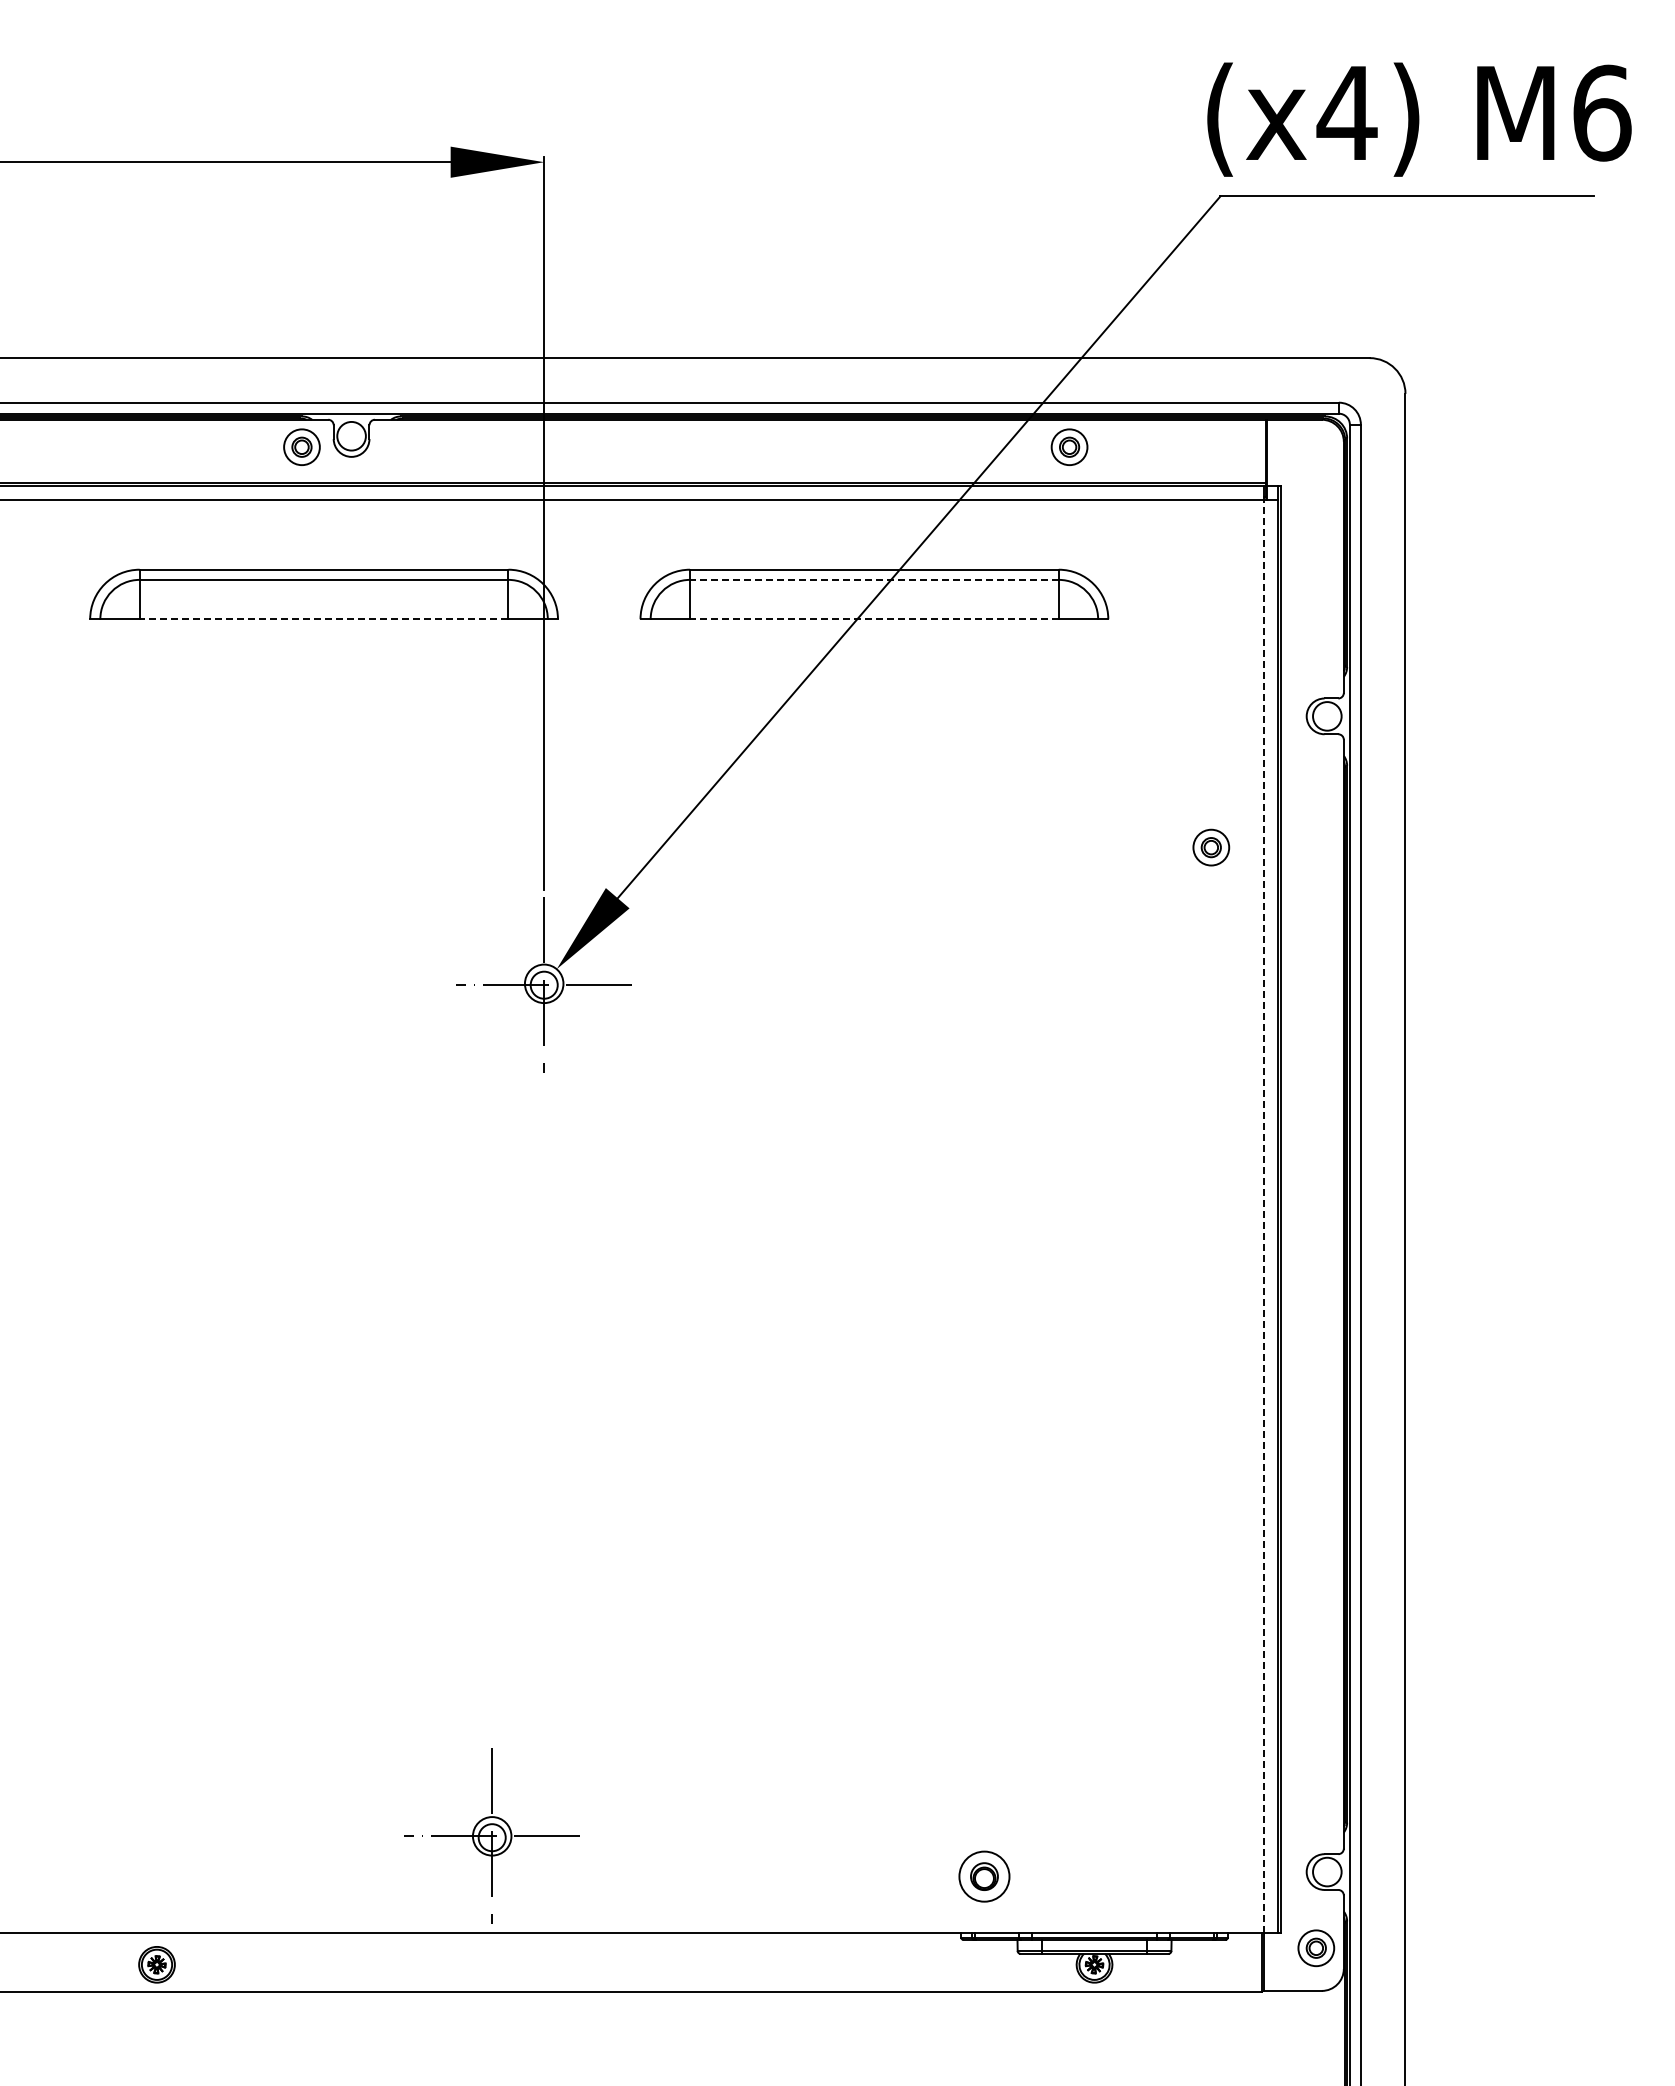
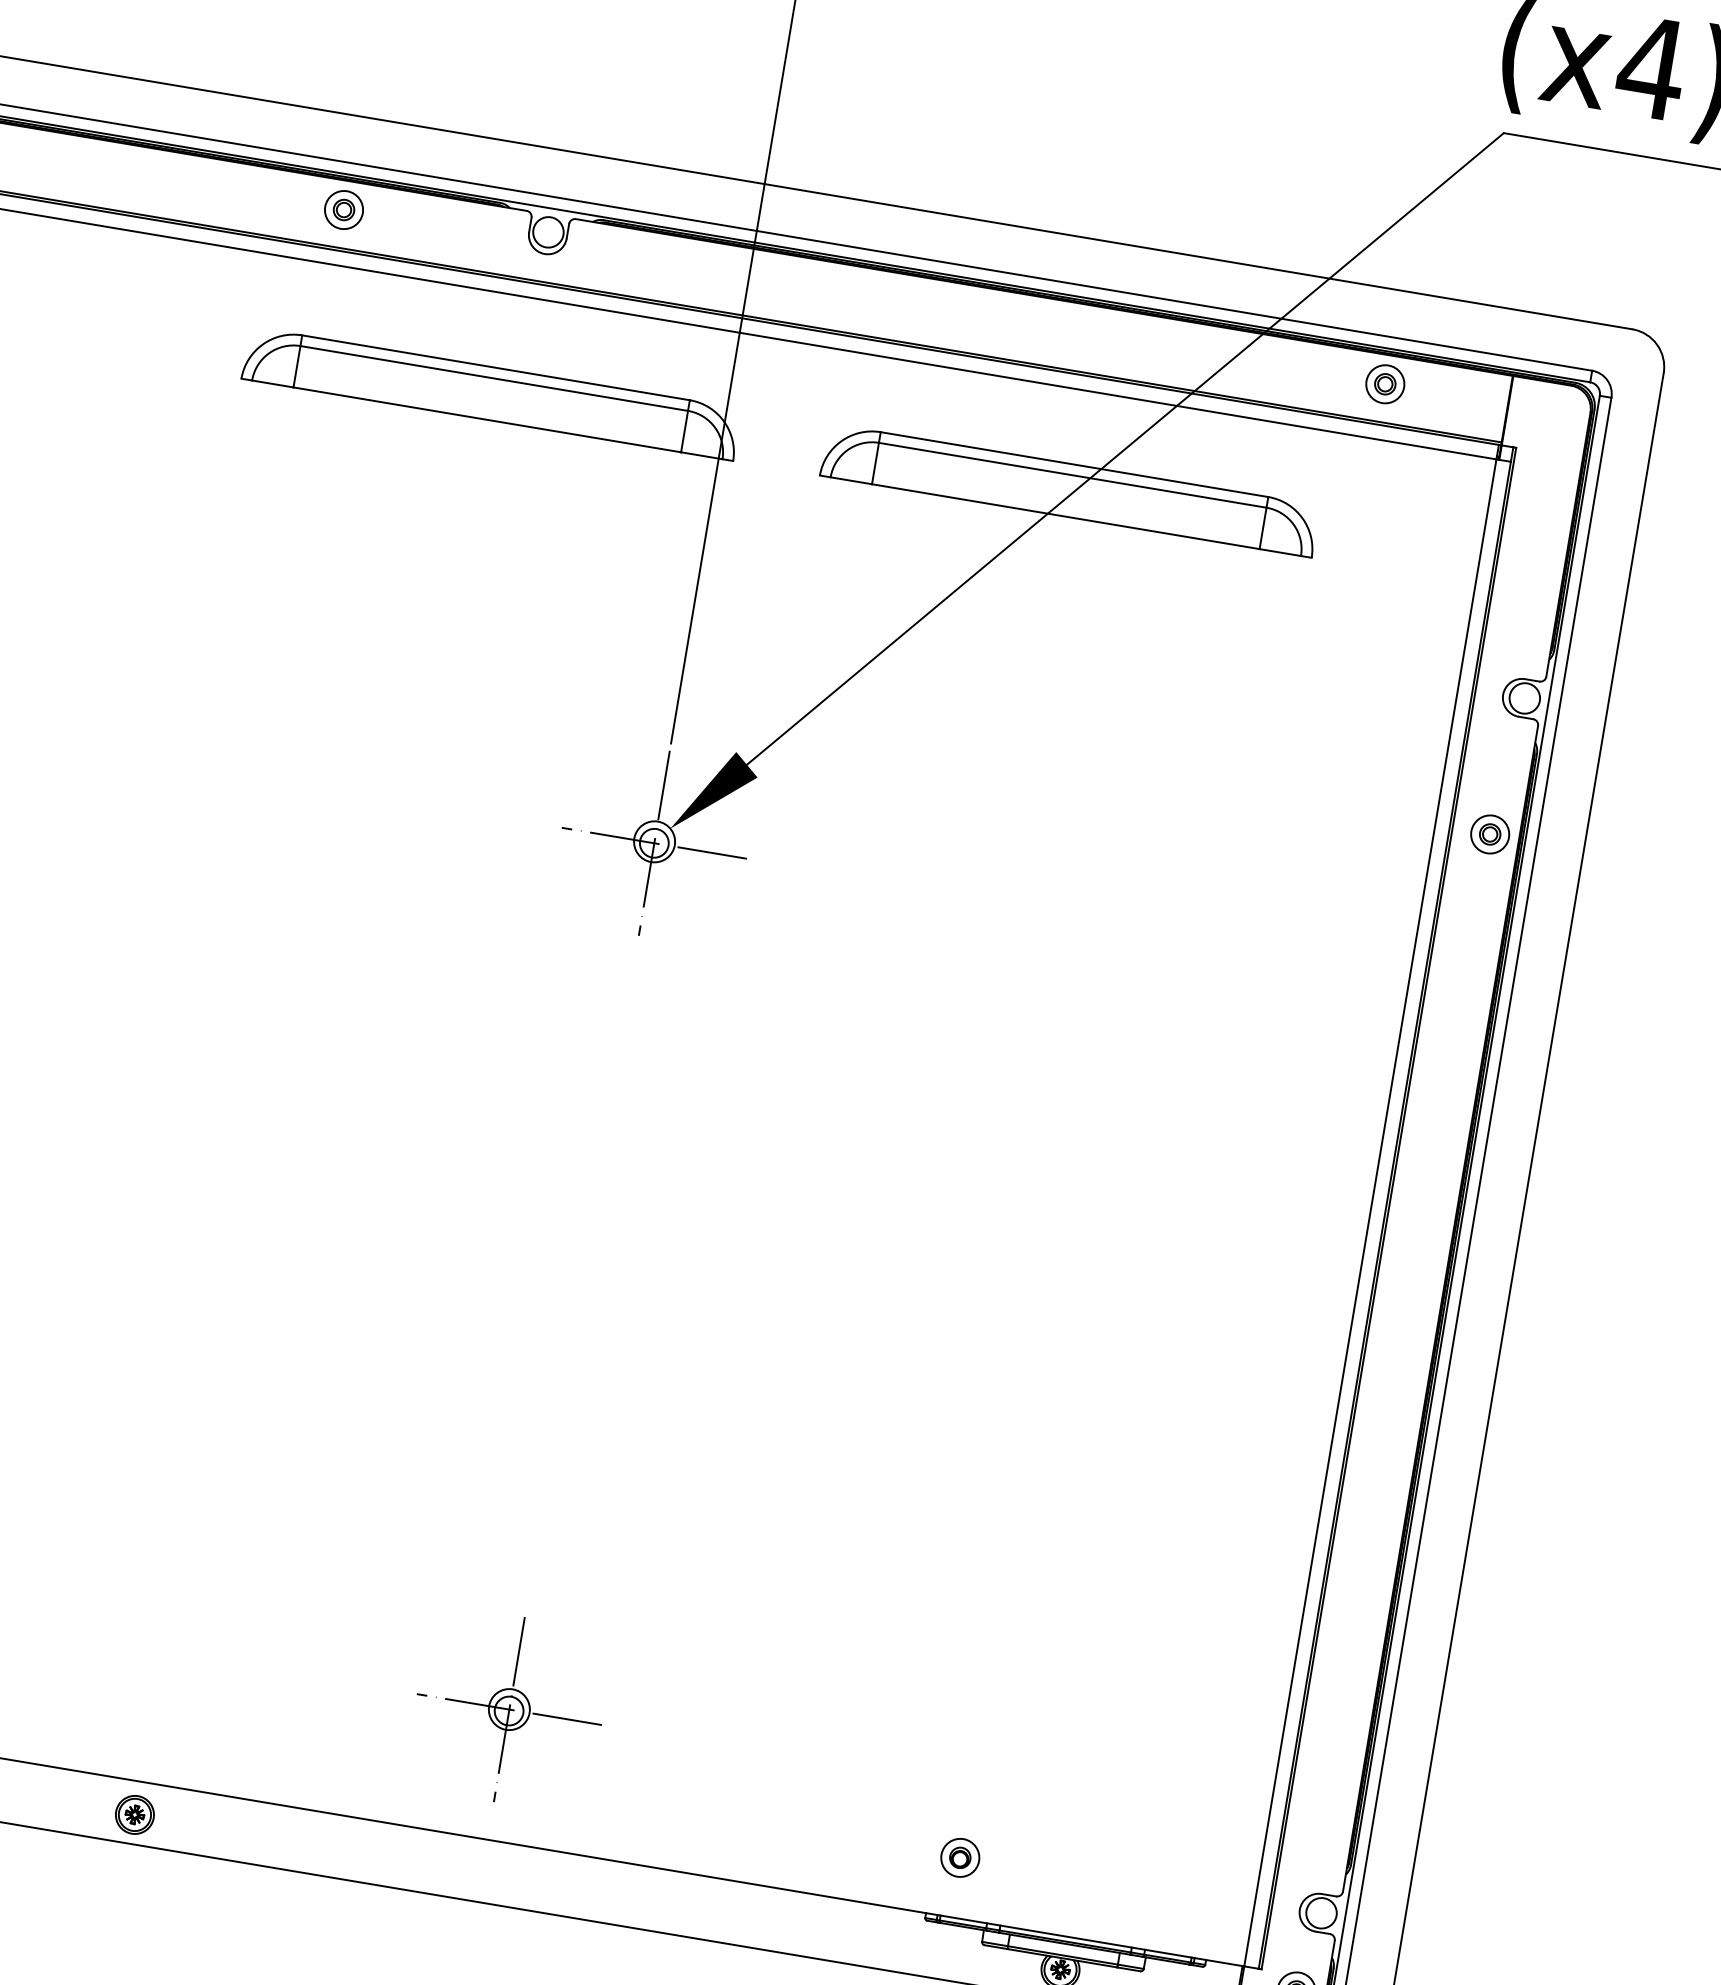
part: (301, 446) -> (343, 209), moved
part: (1069, 446) -> (1385, 383), moved
line: (873, 579) -> (1071, 474), dashed -> solid
line: (323, 619) -> (486, 420), dashed -> solid
line: (873, 619) -> (1064, 516), dashed -> solid
part: (1211, 847) -> (1490, 834), moved
line: (1264, 1216) -> (1370, 1213), dashed -> solid
part: (491, 1835) -> (508, 1708), moved
part: (984, 1876) -> (960, 1857), size x0.71
part: (156, 1964) -> (134, 1814), moved

